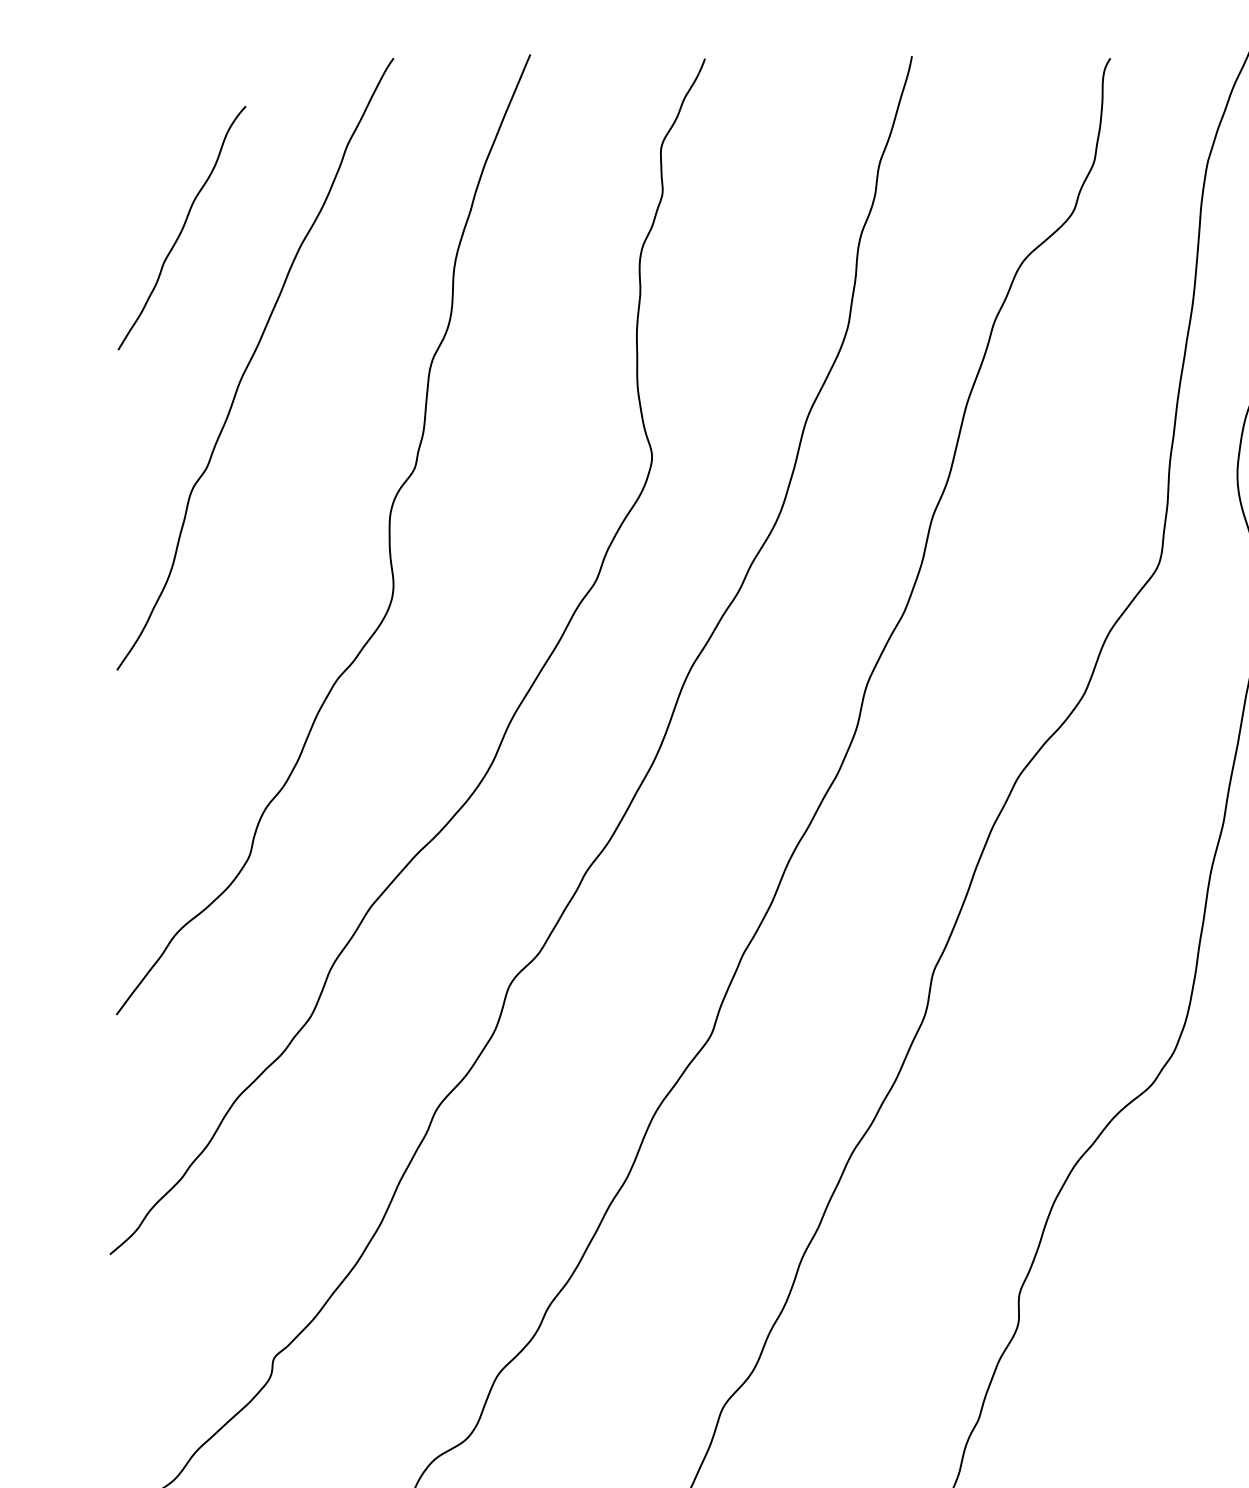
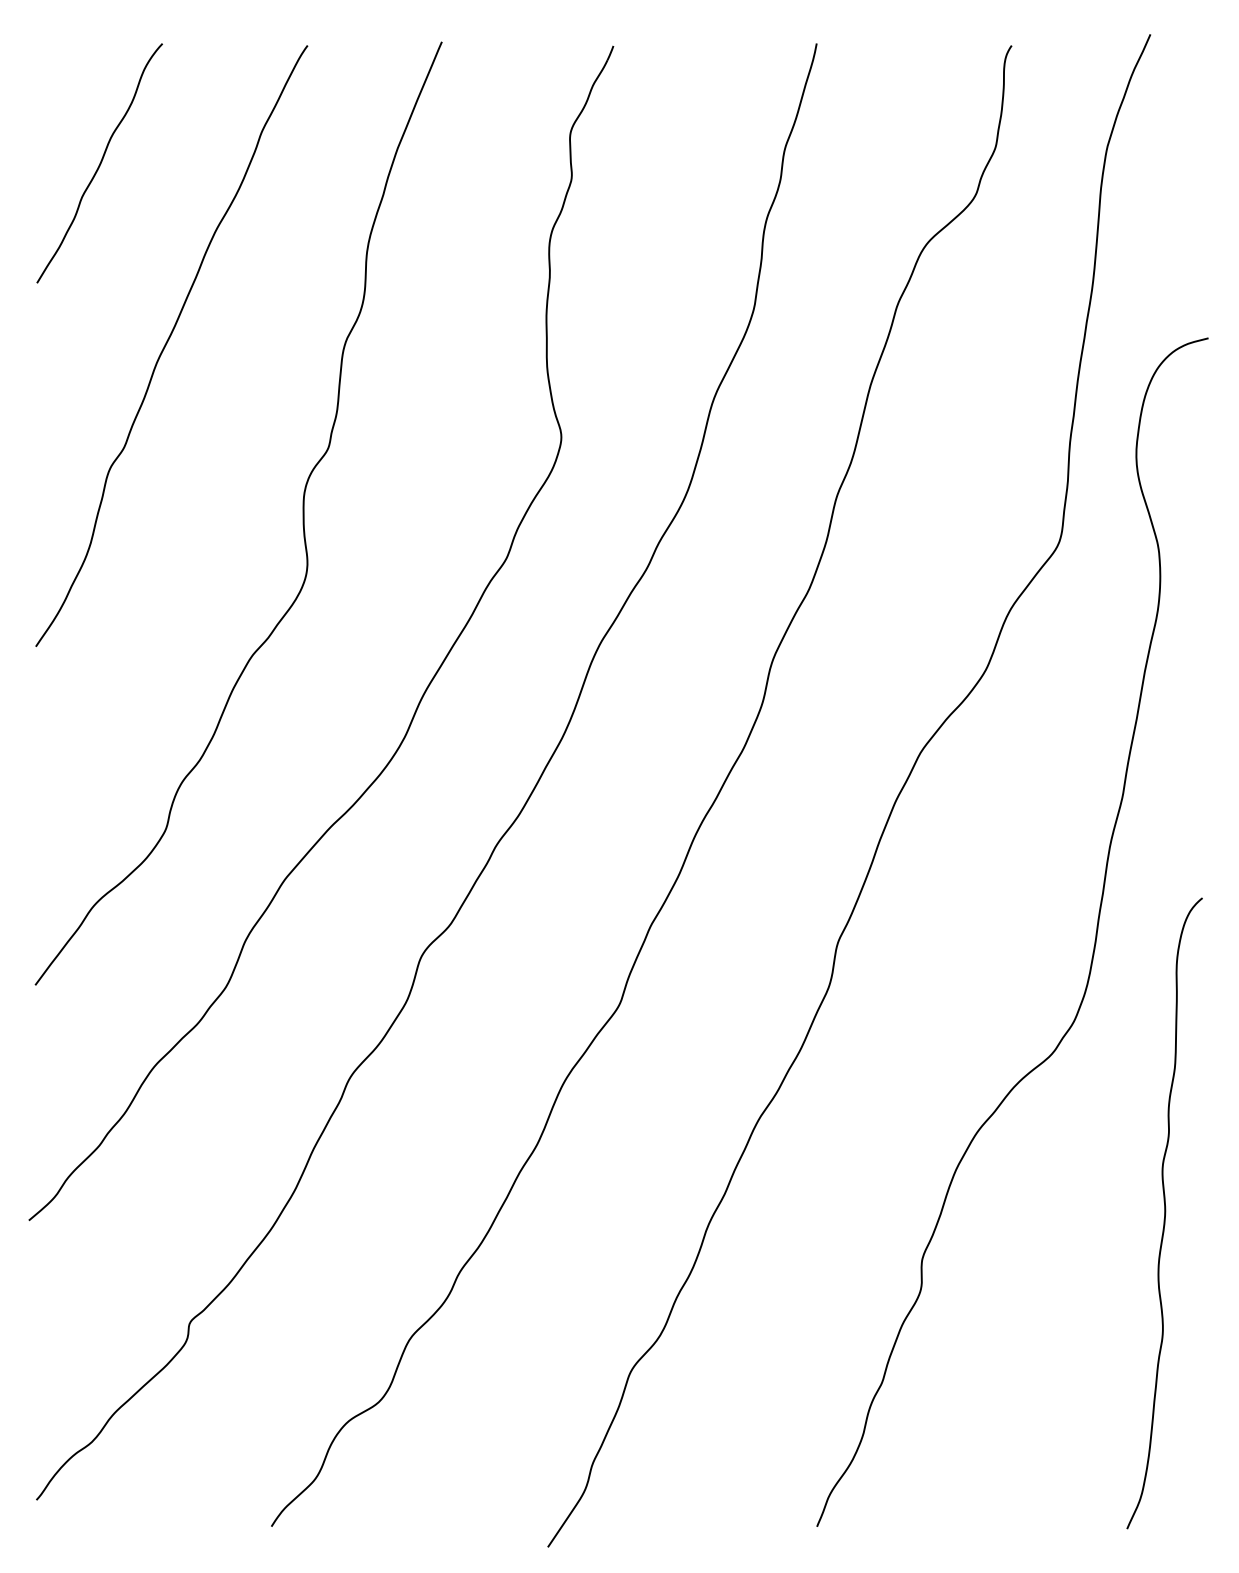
curve: (181, 228) -> (99, 163), moved

